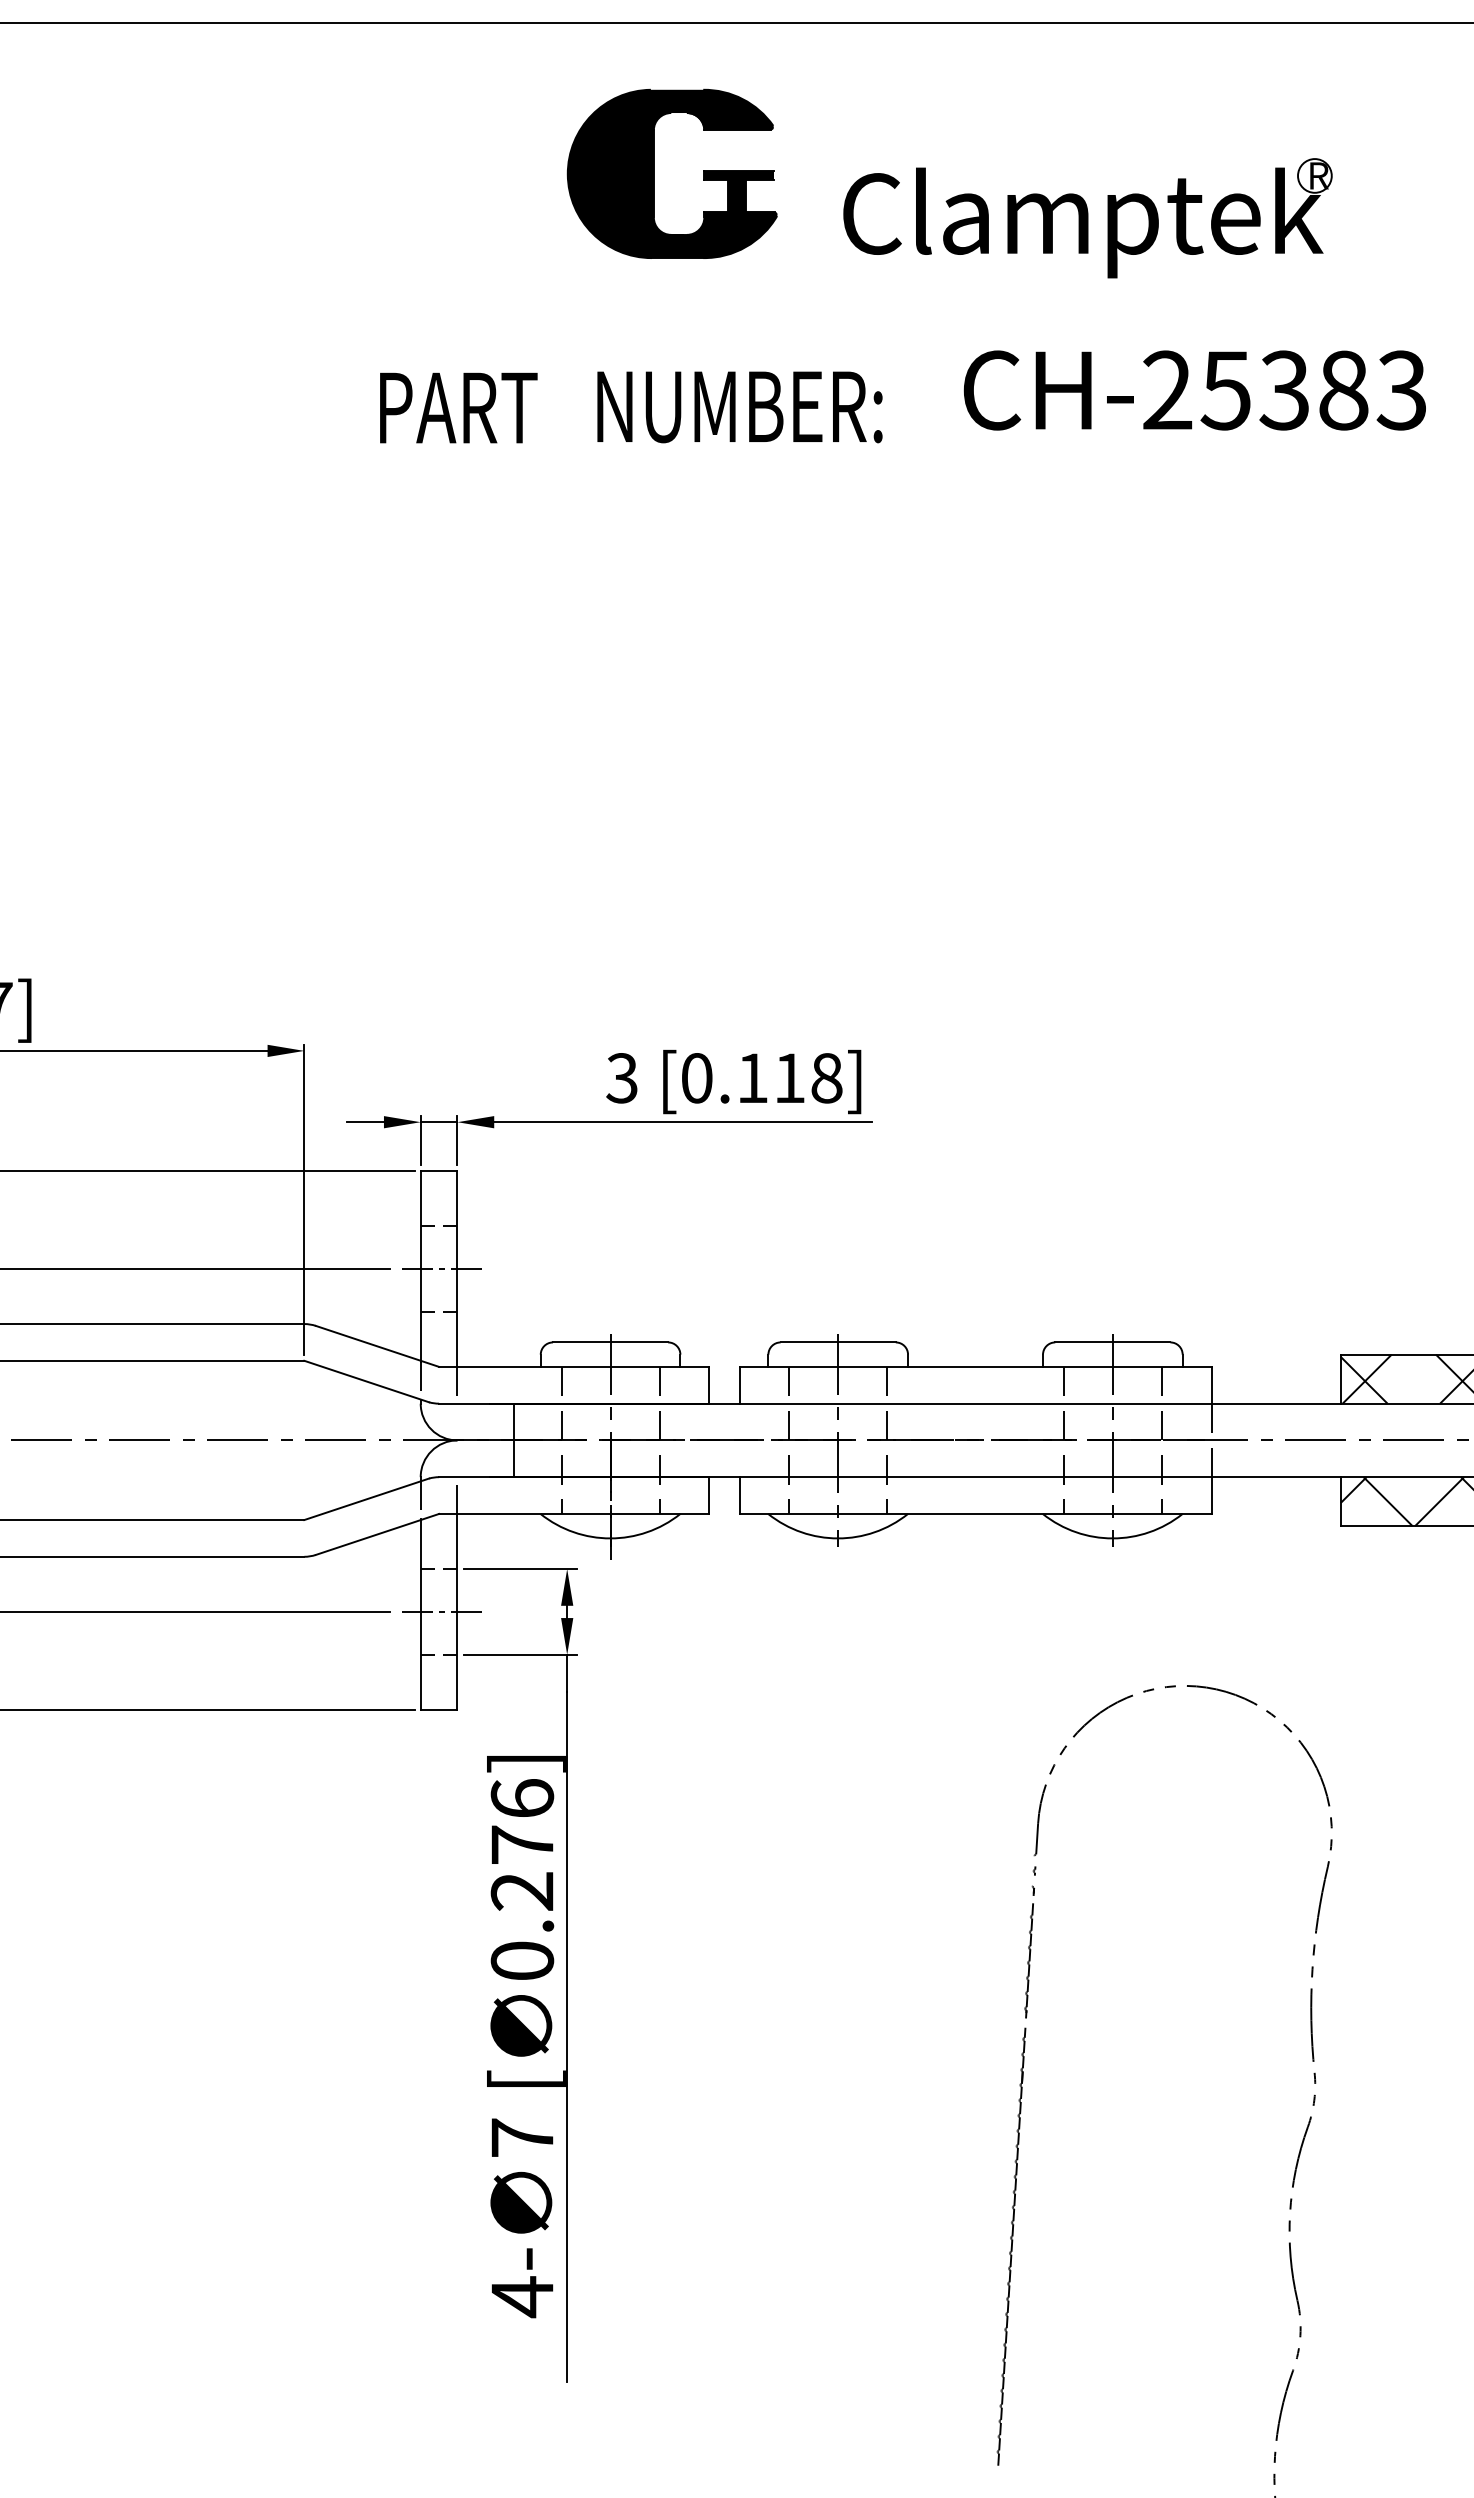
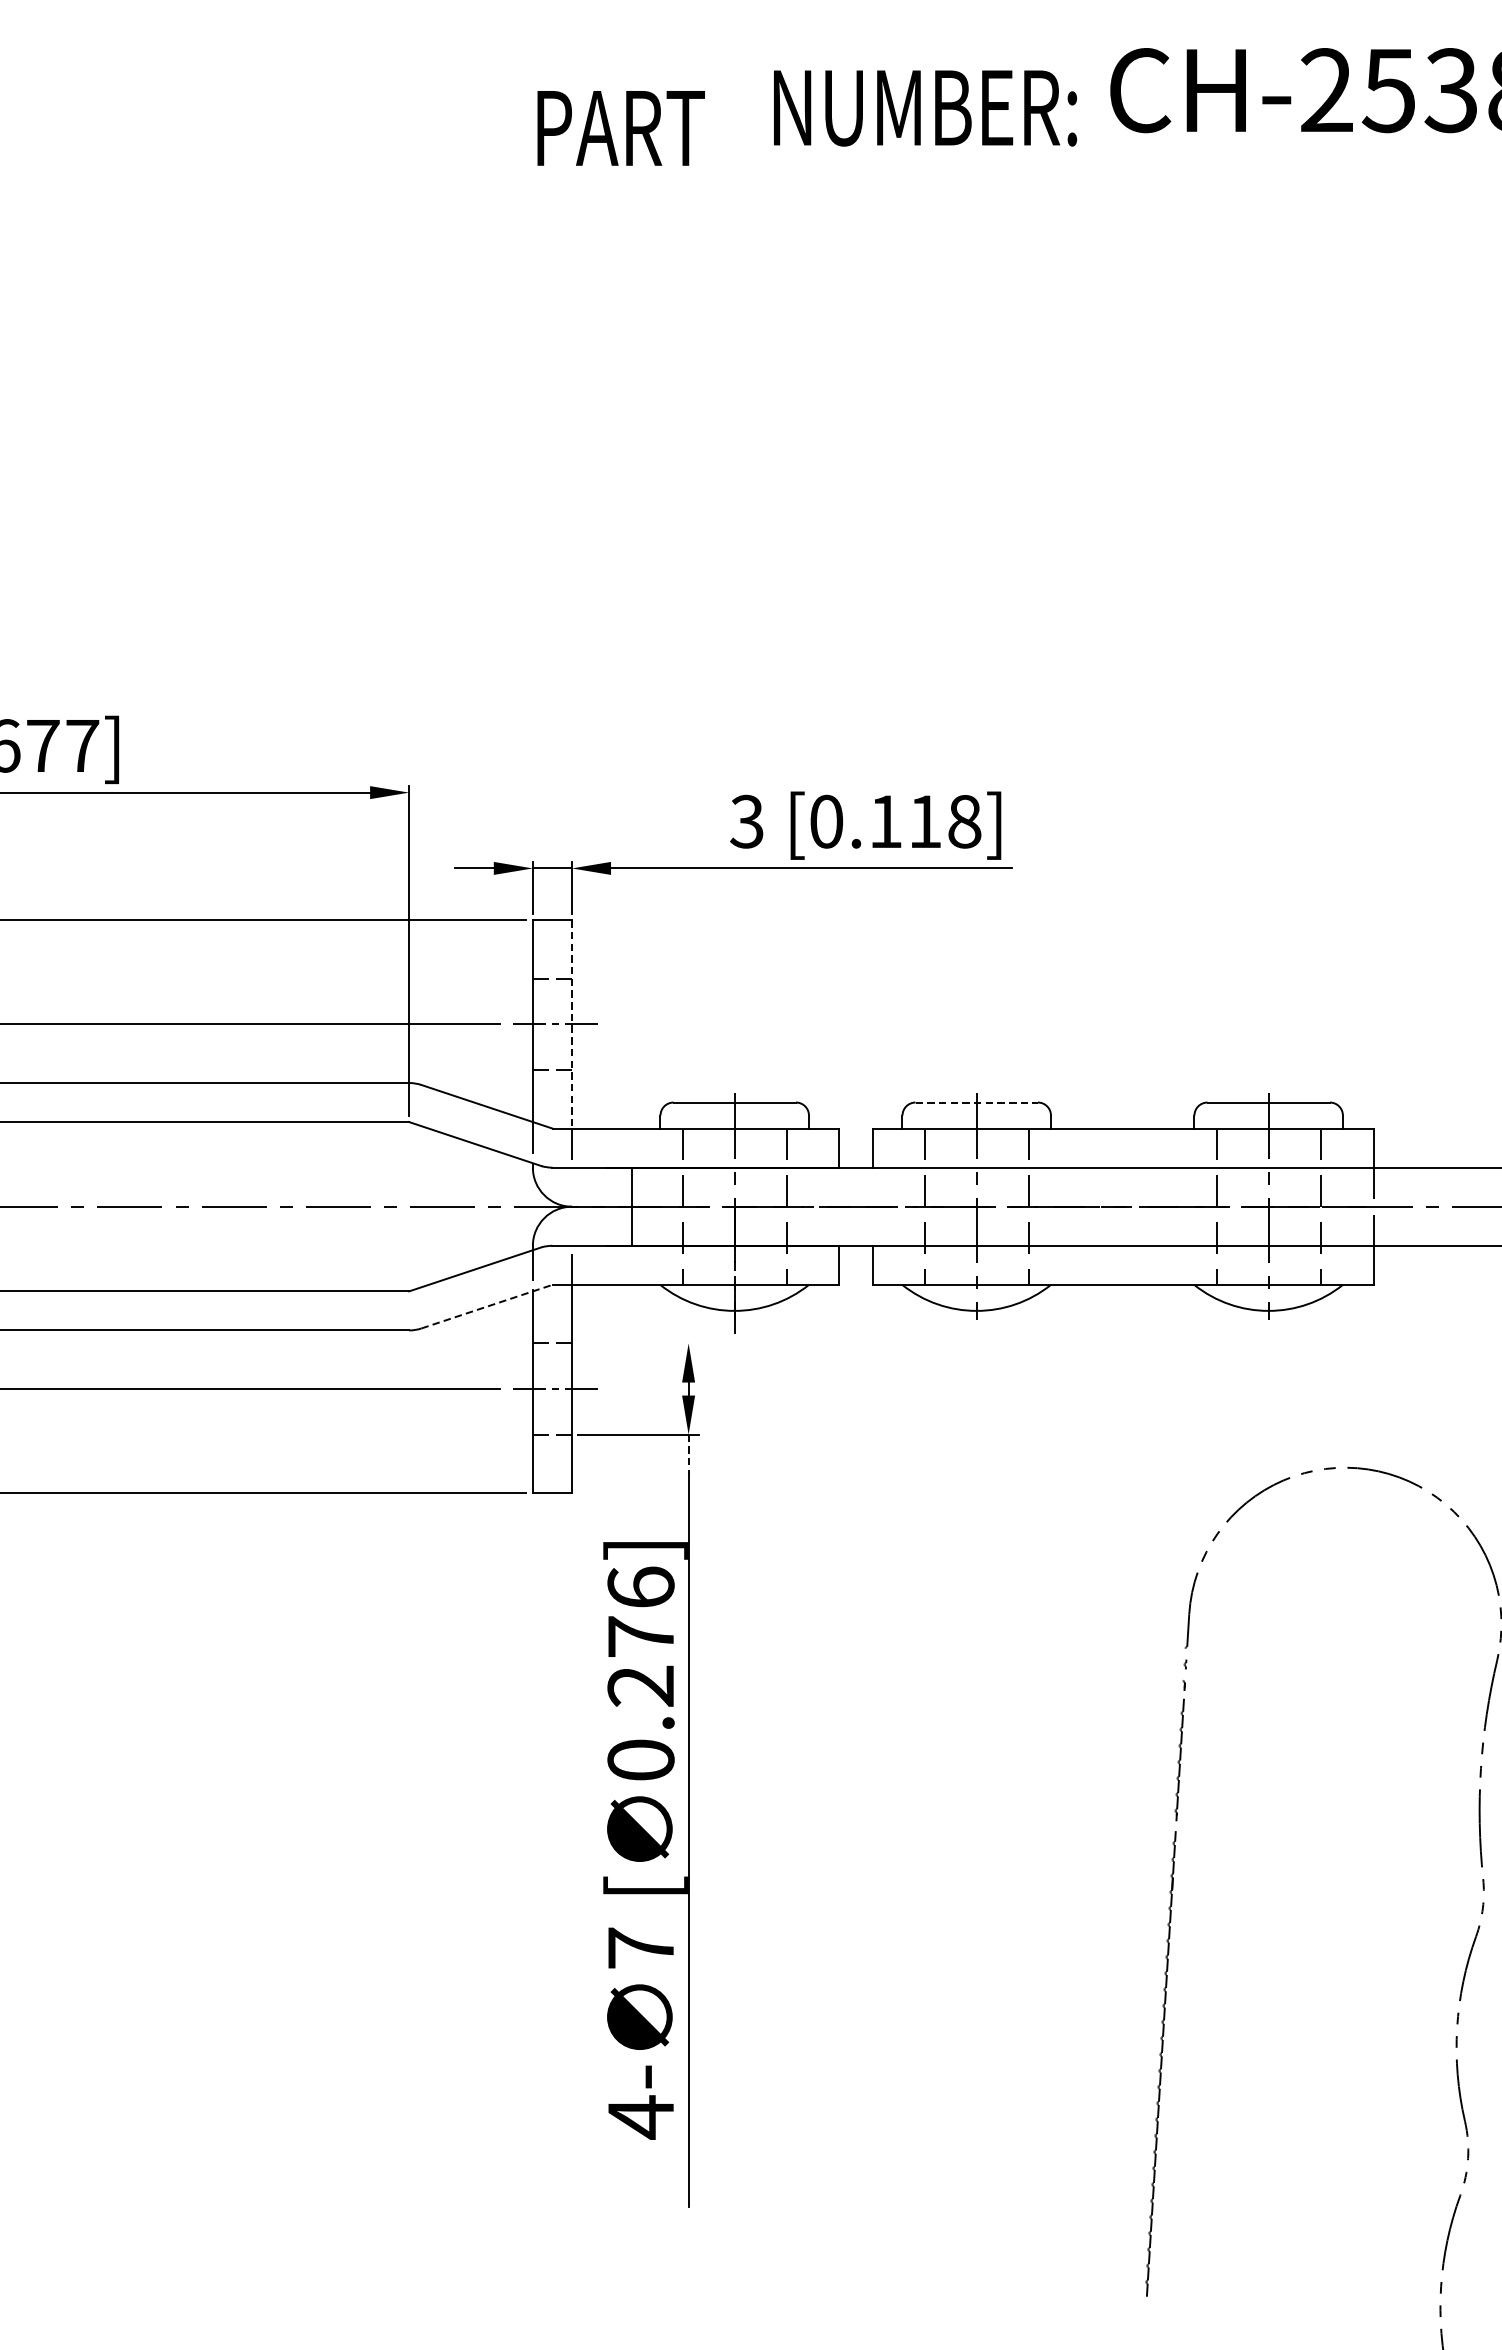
text: (458, 407) -> (620, 127), moved
text: (739, 407) -> (924, 108), moved
line: (457, 1269) -> (572, 1025), solid -> dashed
line: (838, 1342) -> (977, 1102), solid -> dashed
line: (377, 1534) -> (486, 1306), solid -> dashed
line: (519, 1569) -> (637, 1343), removed
line: (567, 1673) -> (688, 1454), solid -> dashed

